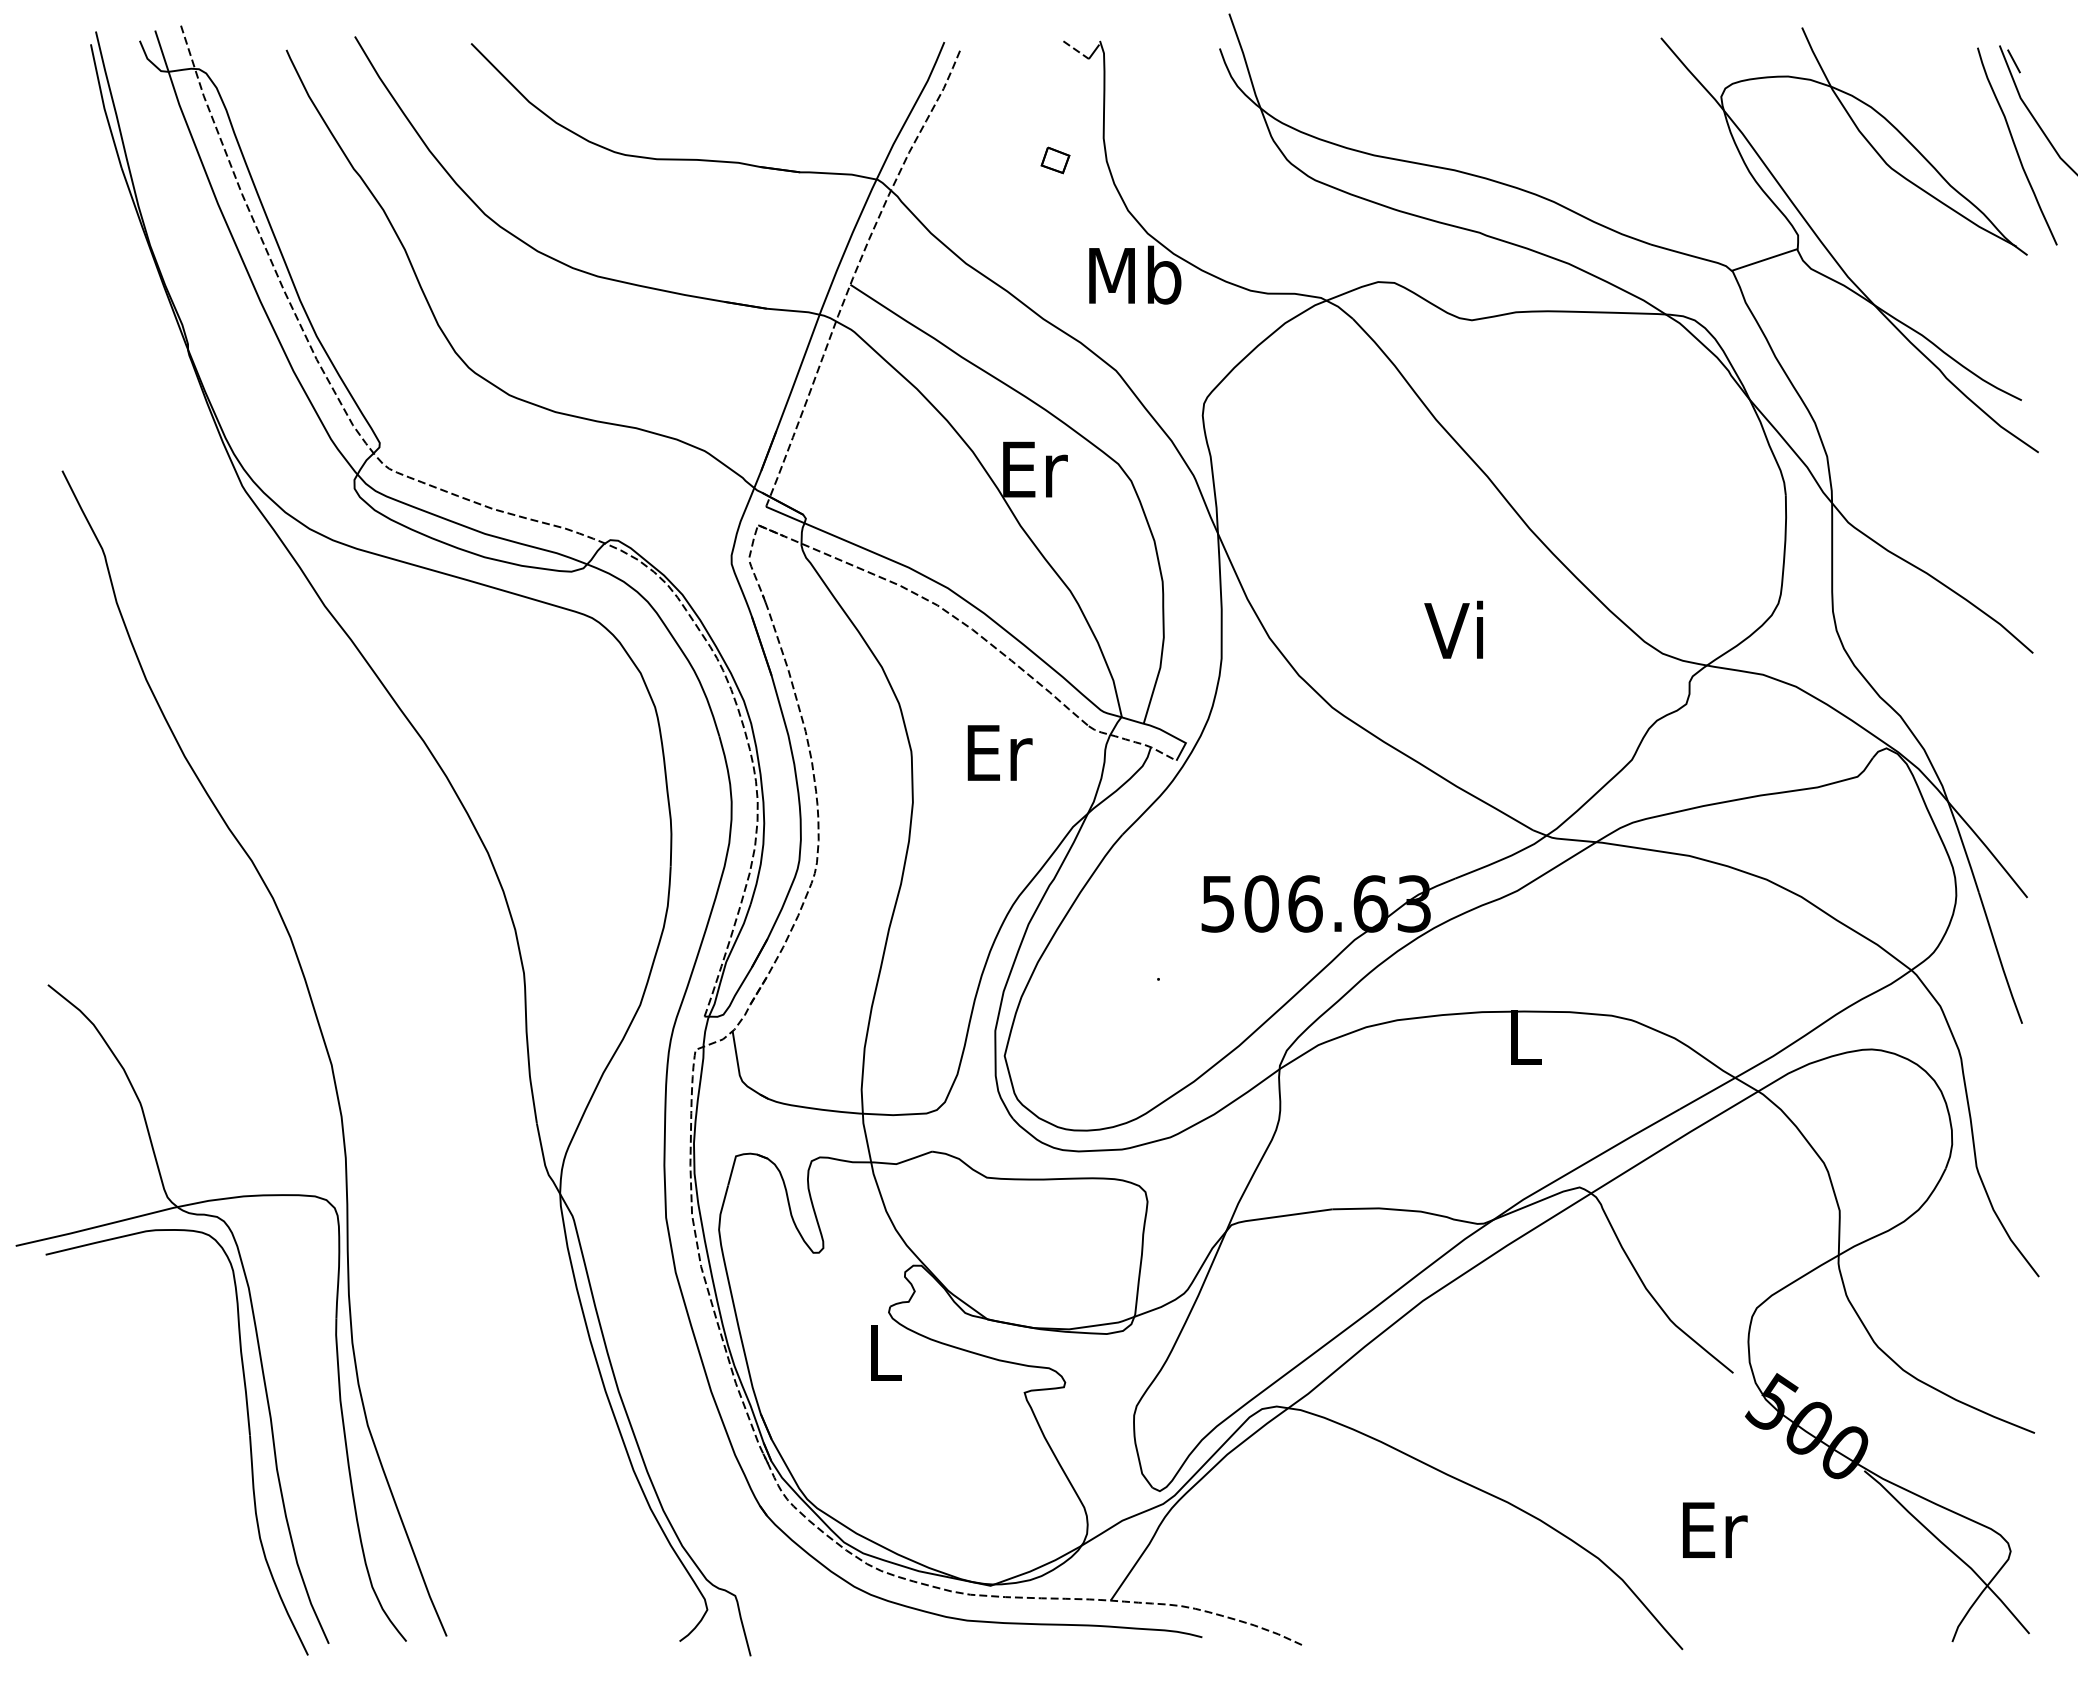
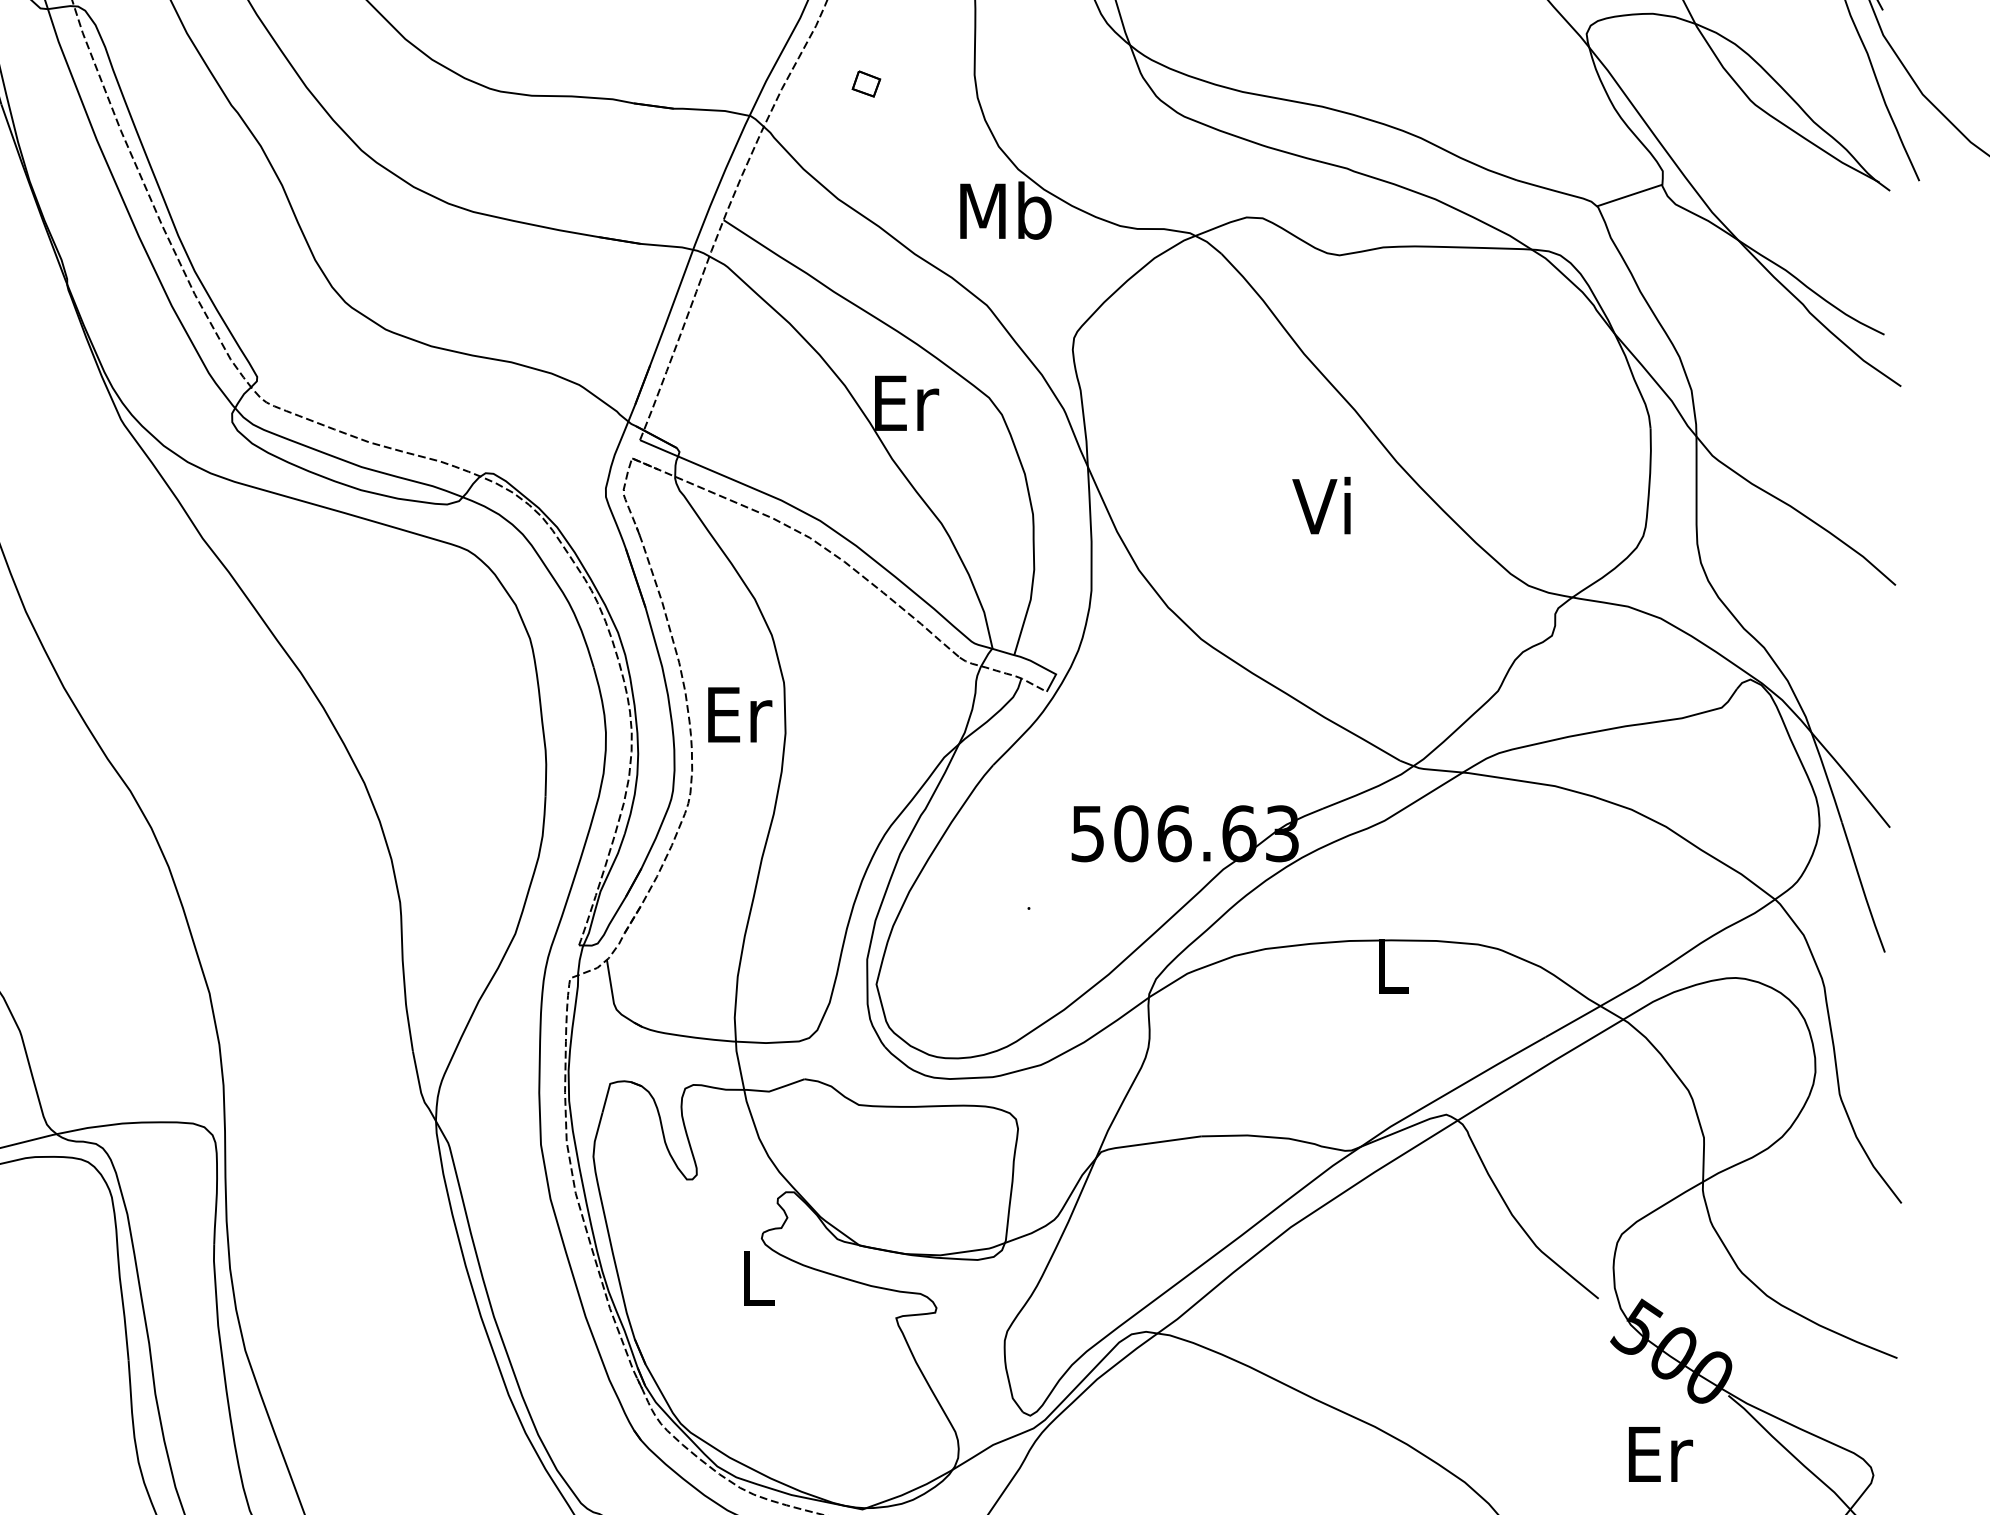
part: (1055, 160) -> (866, 84), moved
text: (1453, 629) -> (1321, 505), moved
text: (999, 752) -> (739, 714), moved
text: (1715, 1529) -> (1661, 1453), moved

